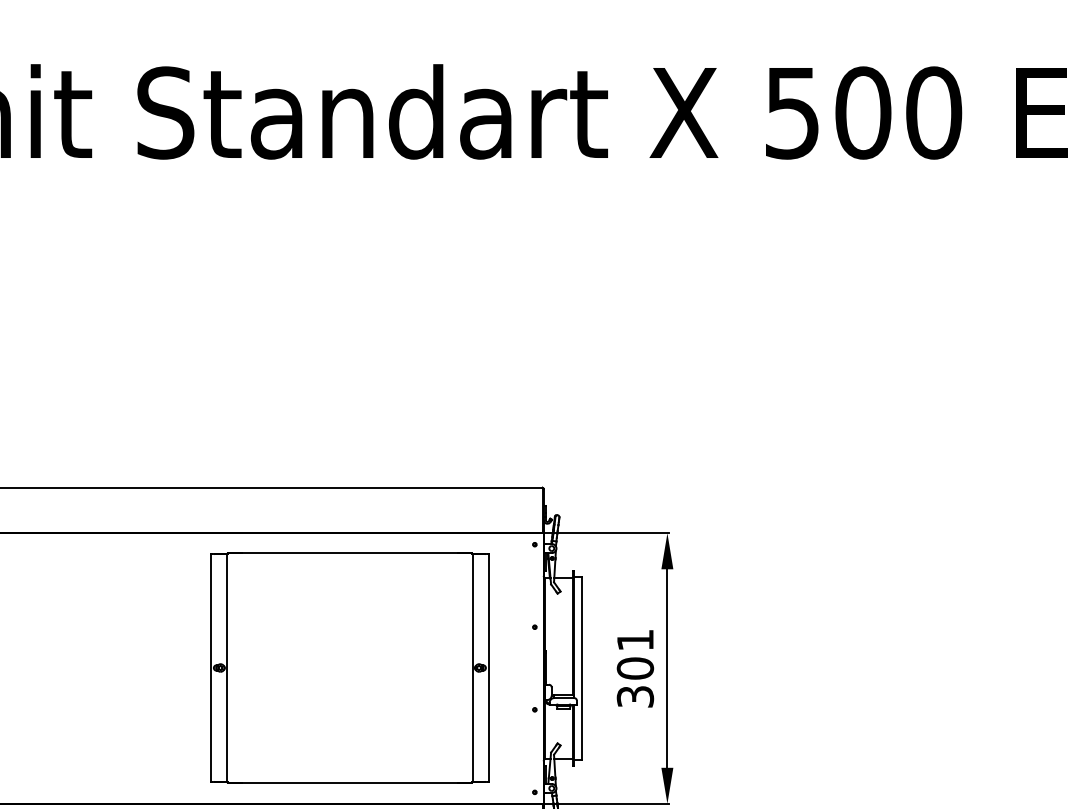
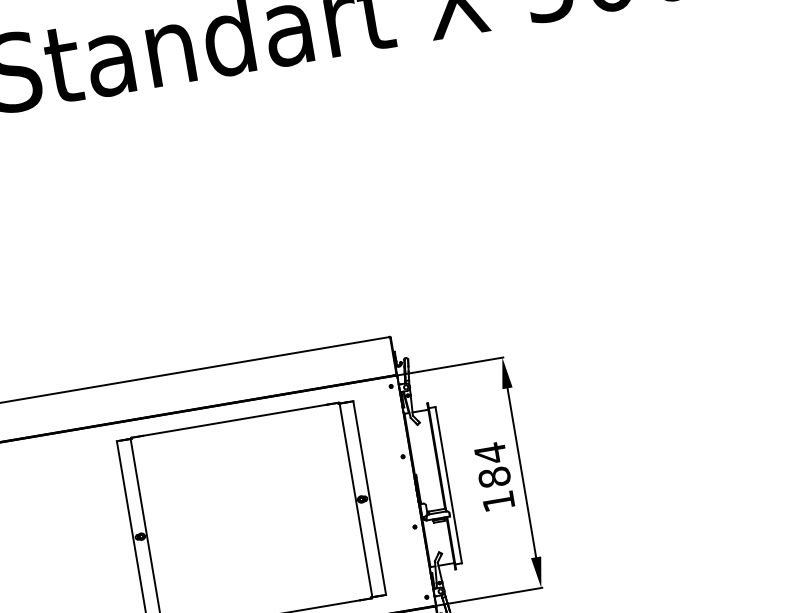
text: (635, 667) -> (494, 476), 301 -> 184

